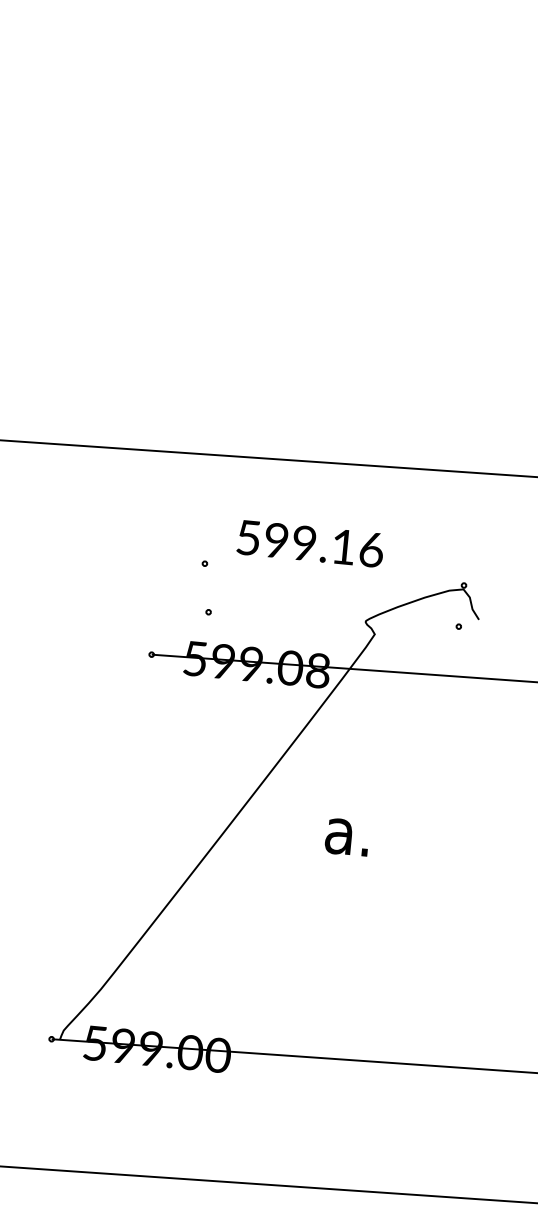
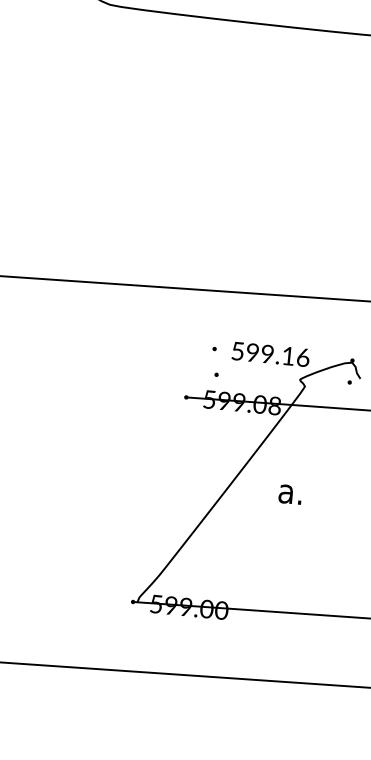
text: (309, 542) -> (270, 353), moved

